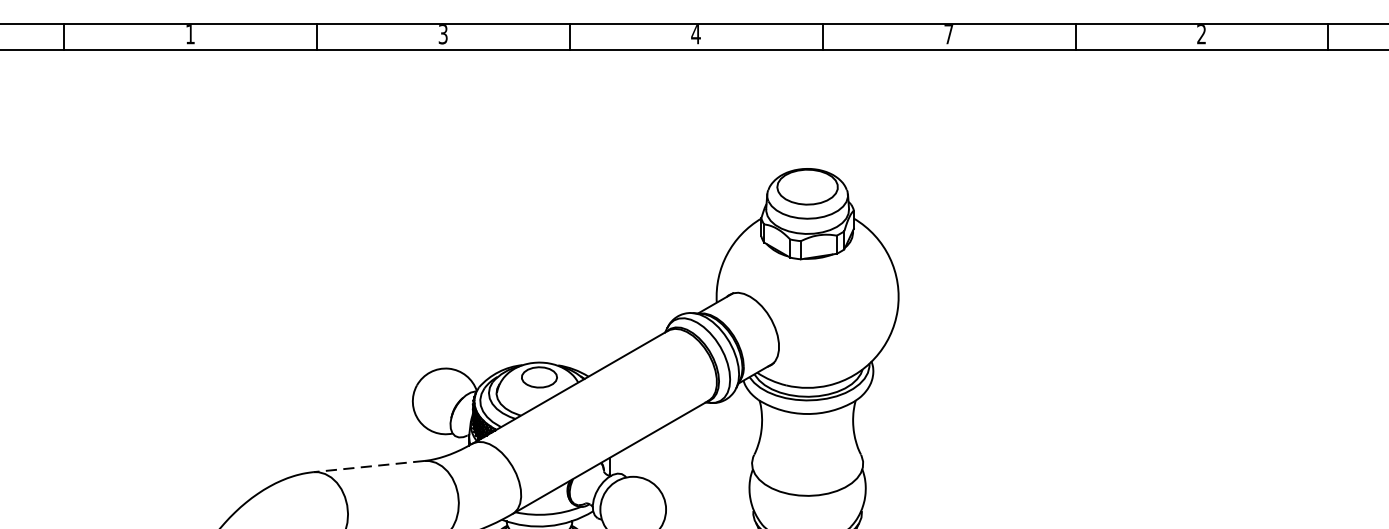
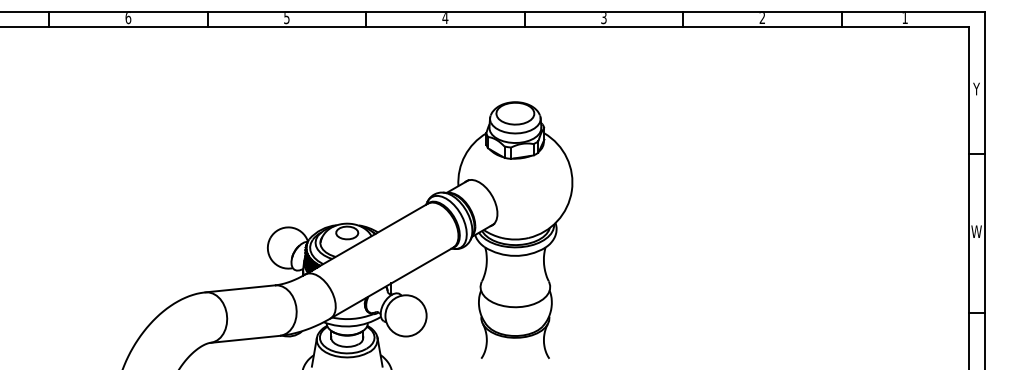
text: (190, 35) -> (128, 18), 1 -> 6
text: (442, 35) -> (286, 18), 3 -> 5
text: (948, 36) -> (603, 19), 7 -> 3
line: (369, 465) -> (240, 288), dashed -> solid

